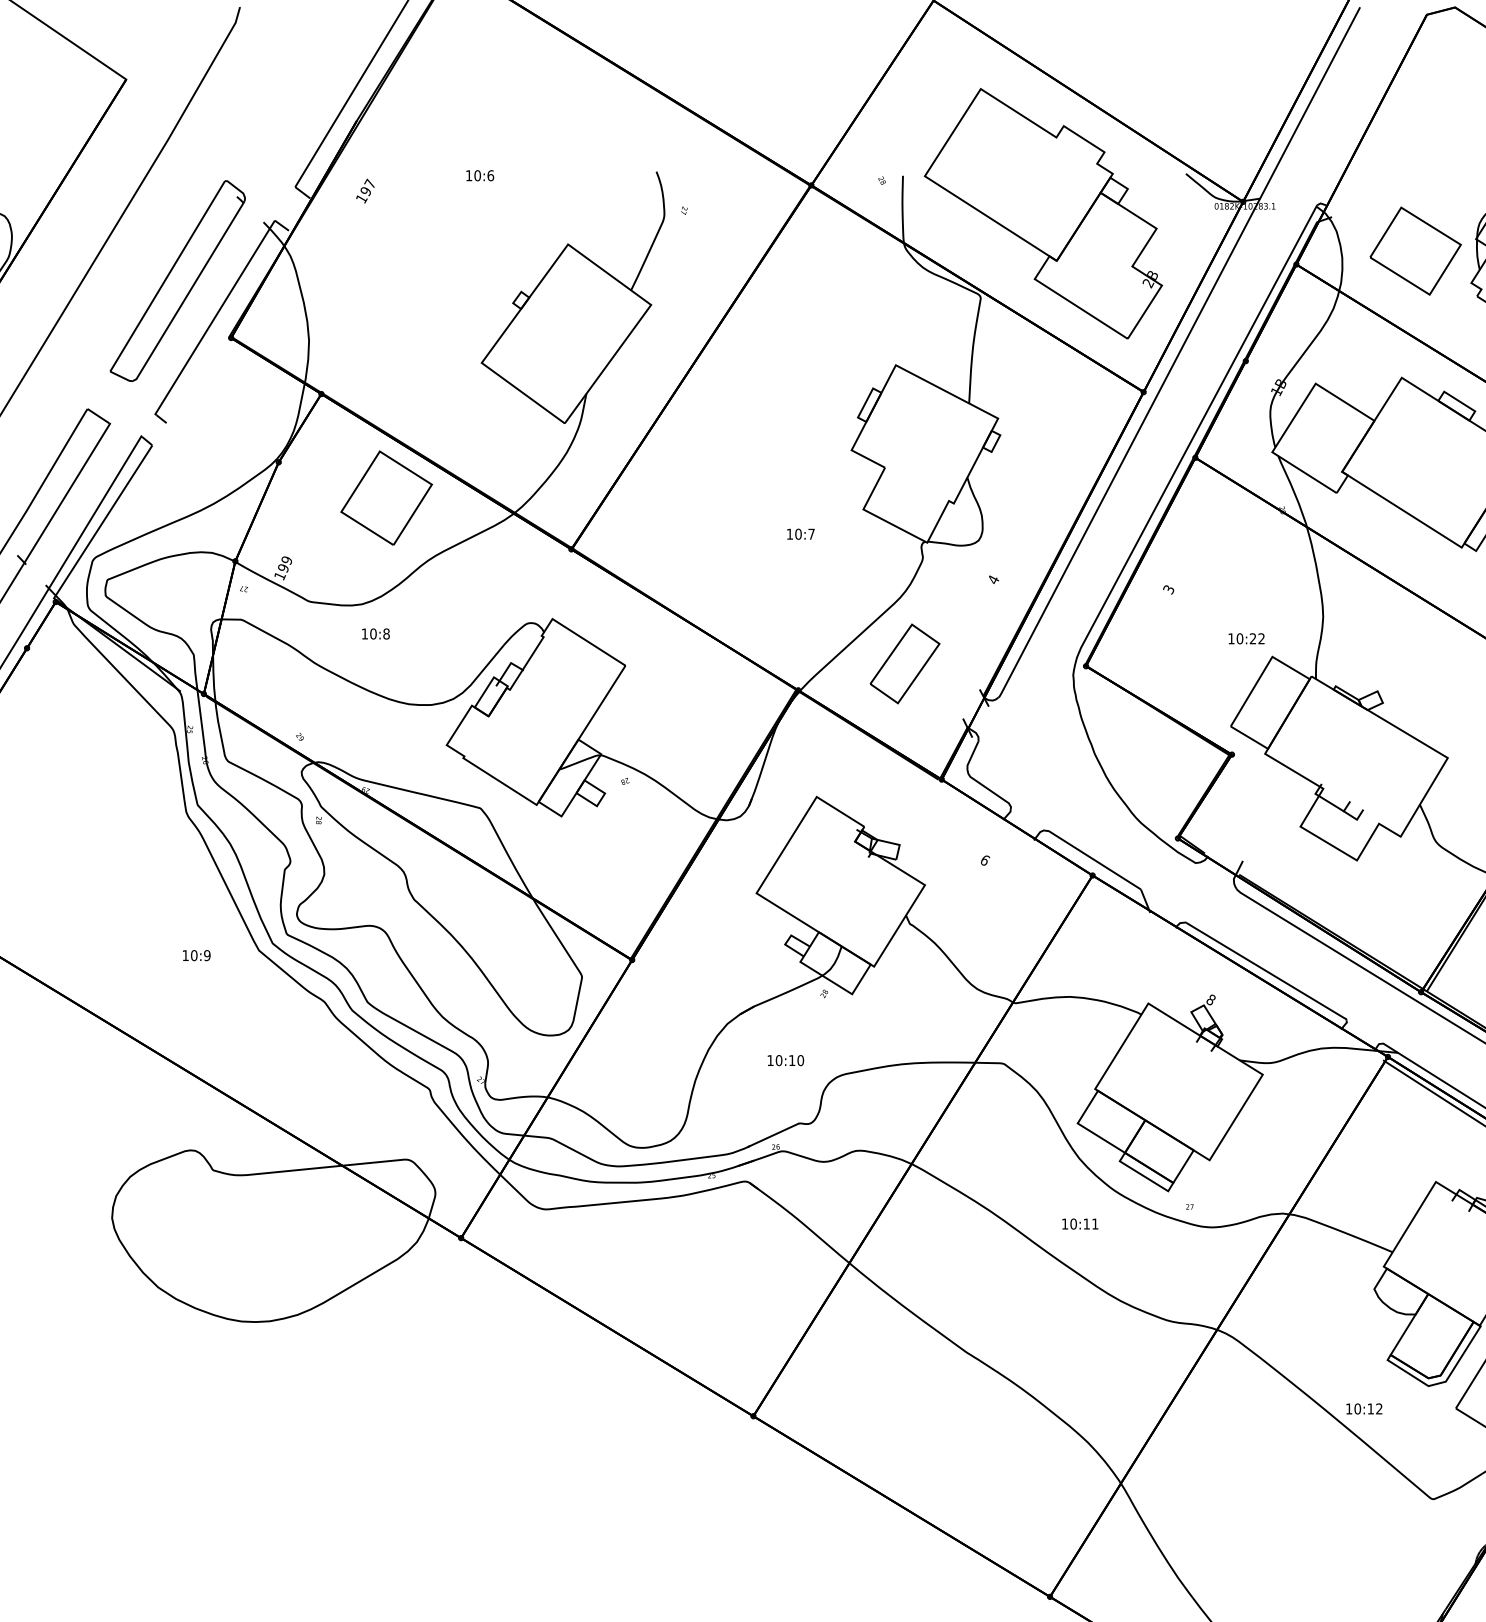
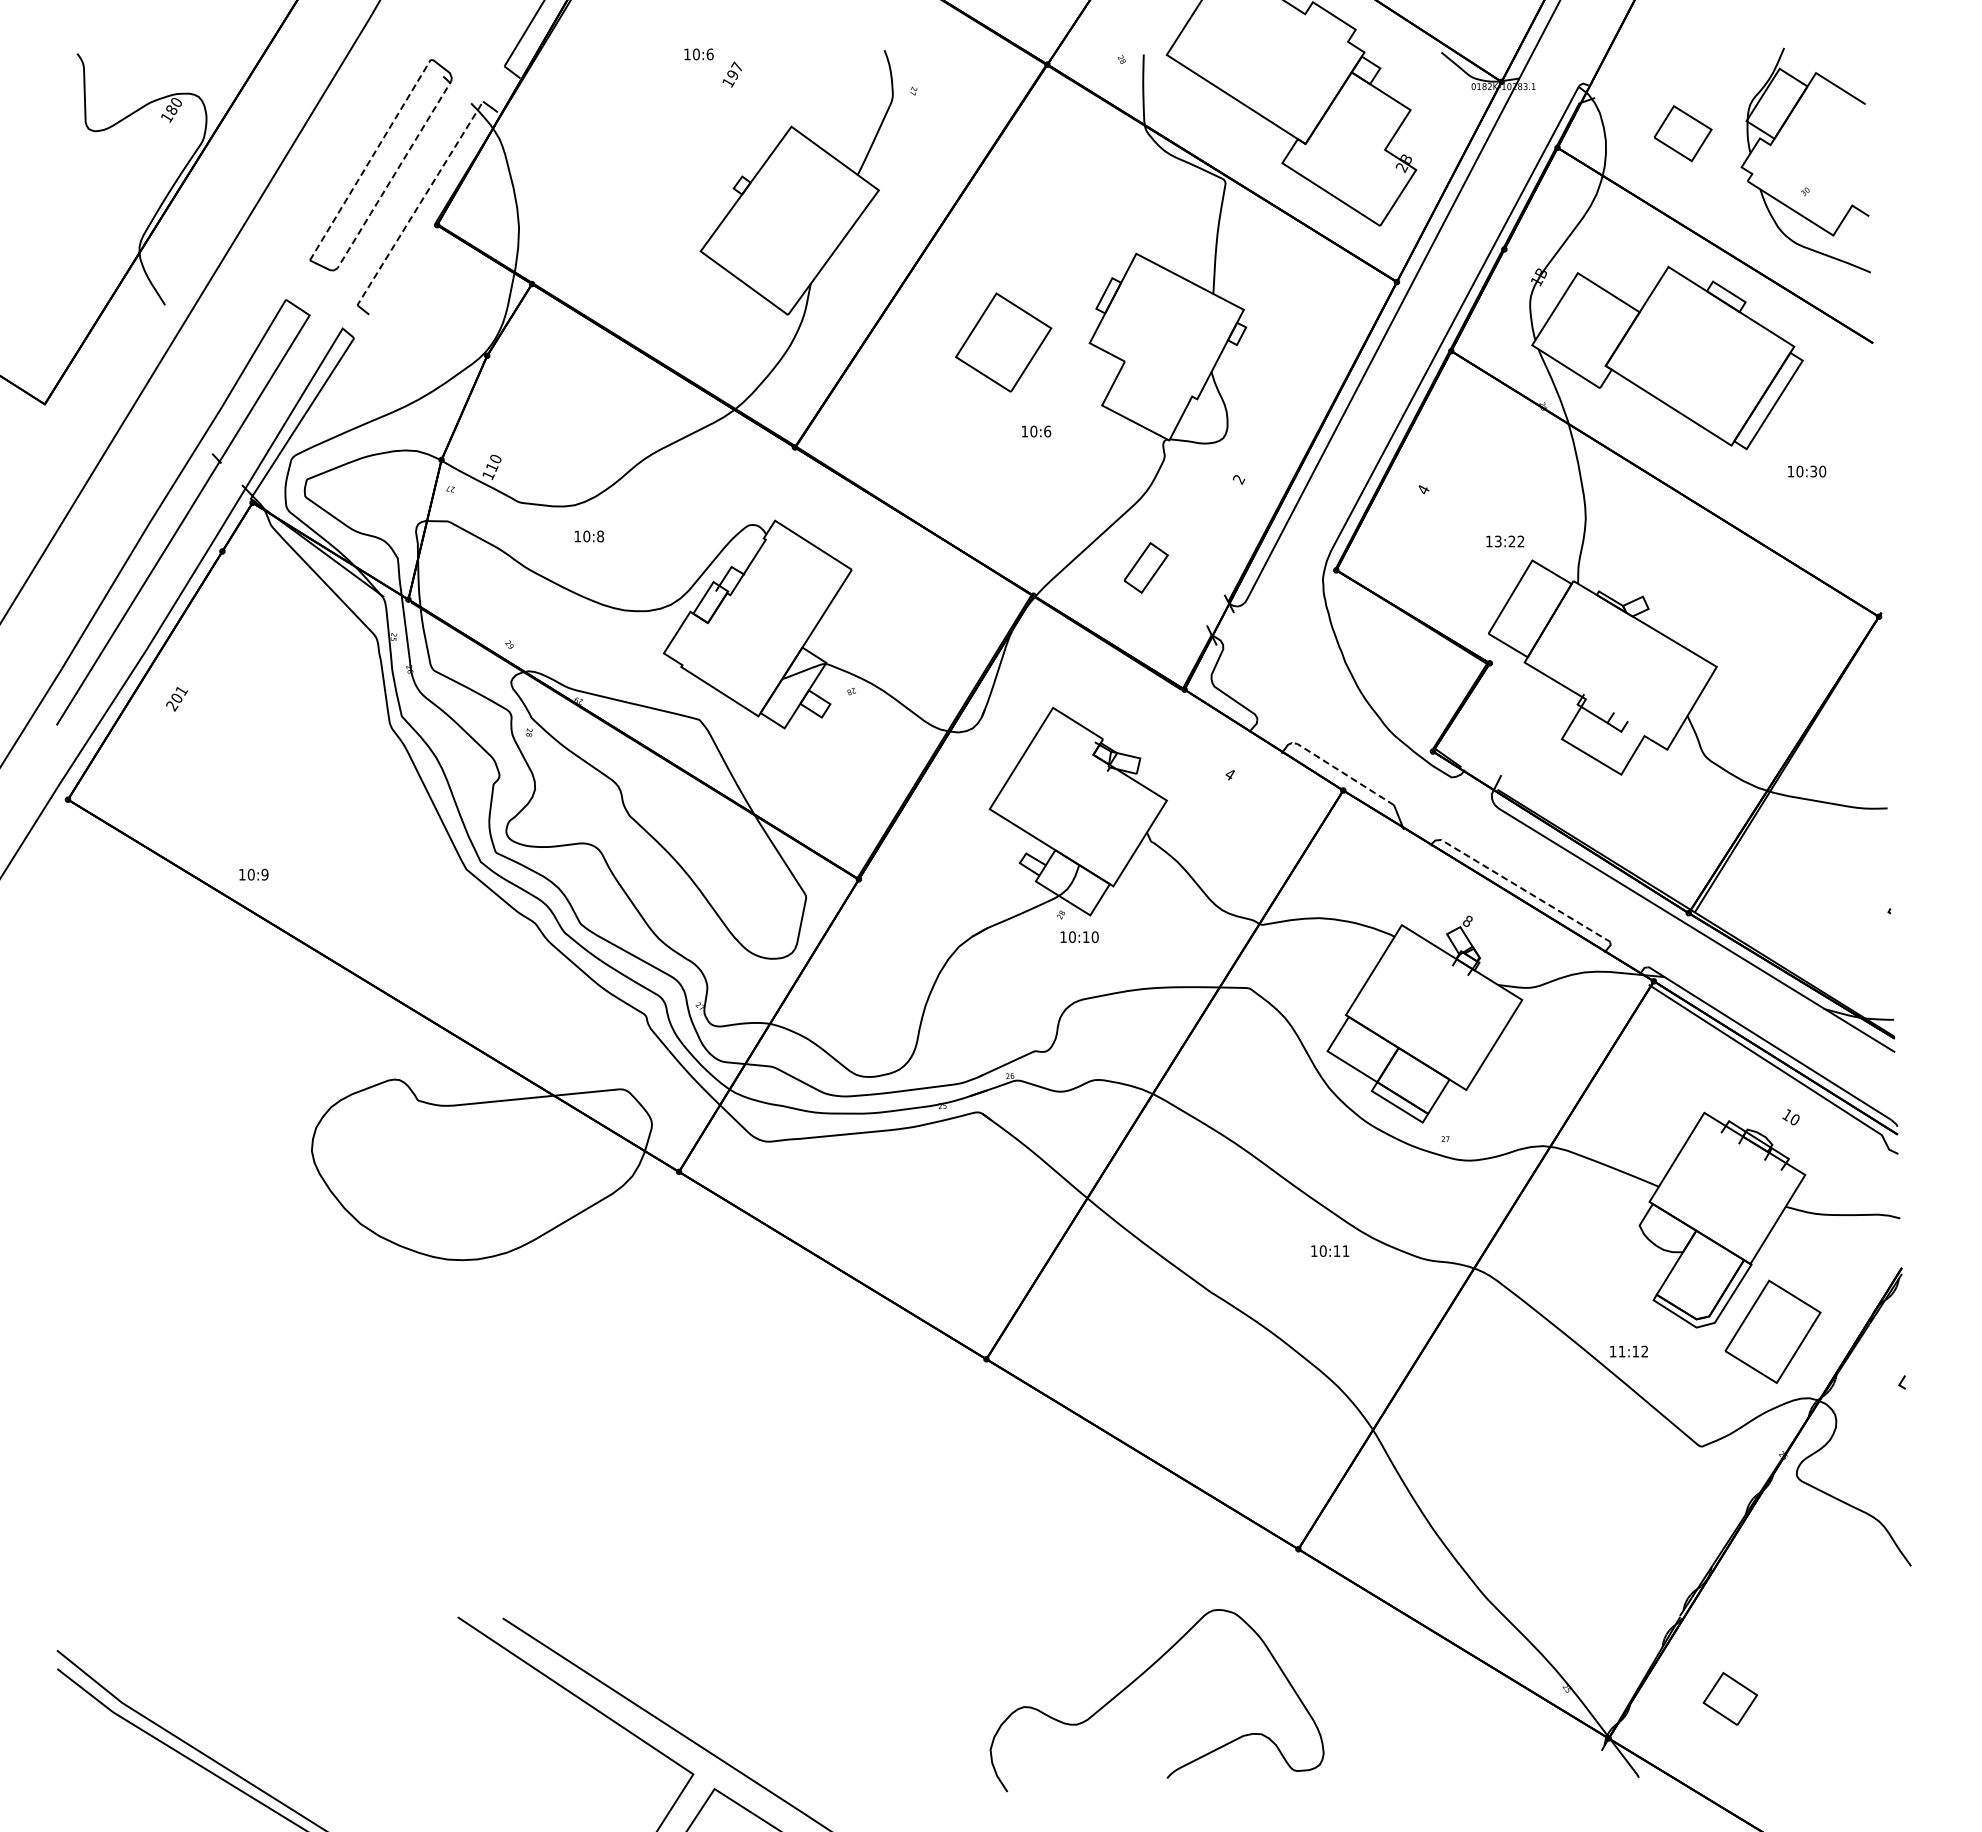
text: (364, 191) -> (731, 74), moved
part: (1415, 250) -> (1682, 133), size x0.6
line: (167, 276) -> (370, 160), solid -> dashed
line: (188, 292) -> (392, 177), solid -> dashed
line: (214, 318) -> (419, 204), solid -> dashed
part: (386, 498) -> (1003, 342), moved
text: (811, 534) -> (1047, 431), 10:7 -> 10:6
text: (284, 564) -> (493, 463), 199 -> 110
text: (993, 579) -> (1238, 479), 4 -> 2
text: (1168, 590) -> (1423, 490), 3 -> 4
text: (1239, 638) -> (1497, 541), 10:22 -> 13:22
part: (905, 663) -> (1146, 567), size x0.6
line: (1091, 858) -> (1342, 772), solid -> dashed
text: (985, 860) -> (1230, 774), 6 -> 4
text: (196, 955) -> (253, 874), moved
line: (1267, 972) -> (1527, 892), solid -> dashed
text: (785, 1059) -> (1079, 936), moved
text: (1080, 1223) -> (1330, 1250), moved
text: (1357, 1408) -> (1621, 1351), 10:12 -> 11:12

